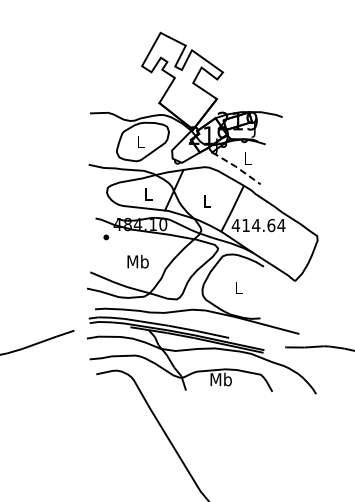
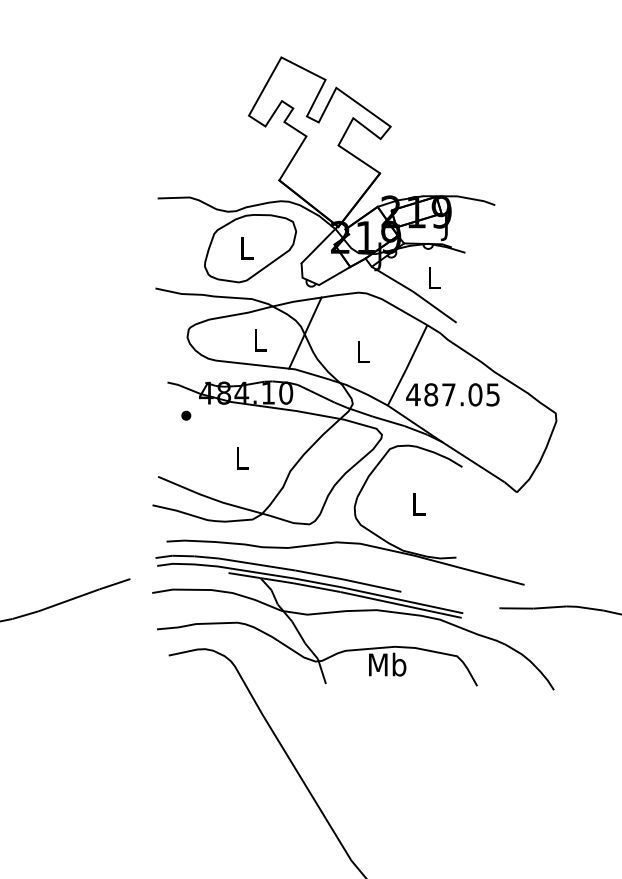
line: (236, 167) -> (414, 293), dashed -> solid
text: (263, 225) -> (461, 394), 414.64 -> 487.05
text: (137, 261) -> (240, 457), Mb -> L

